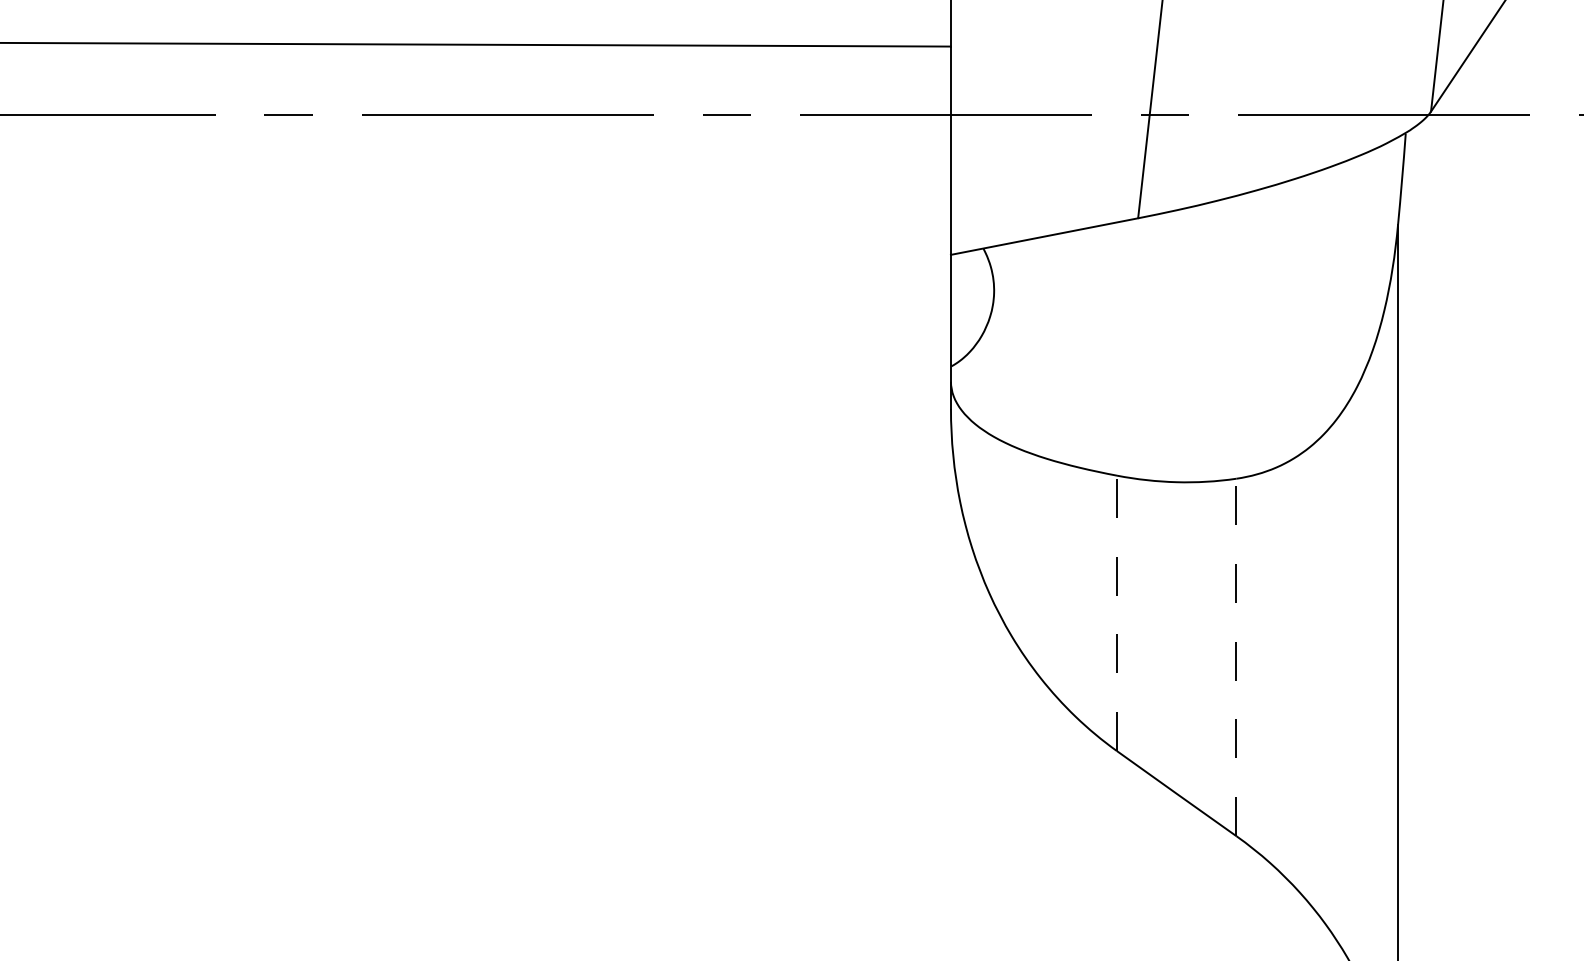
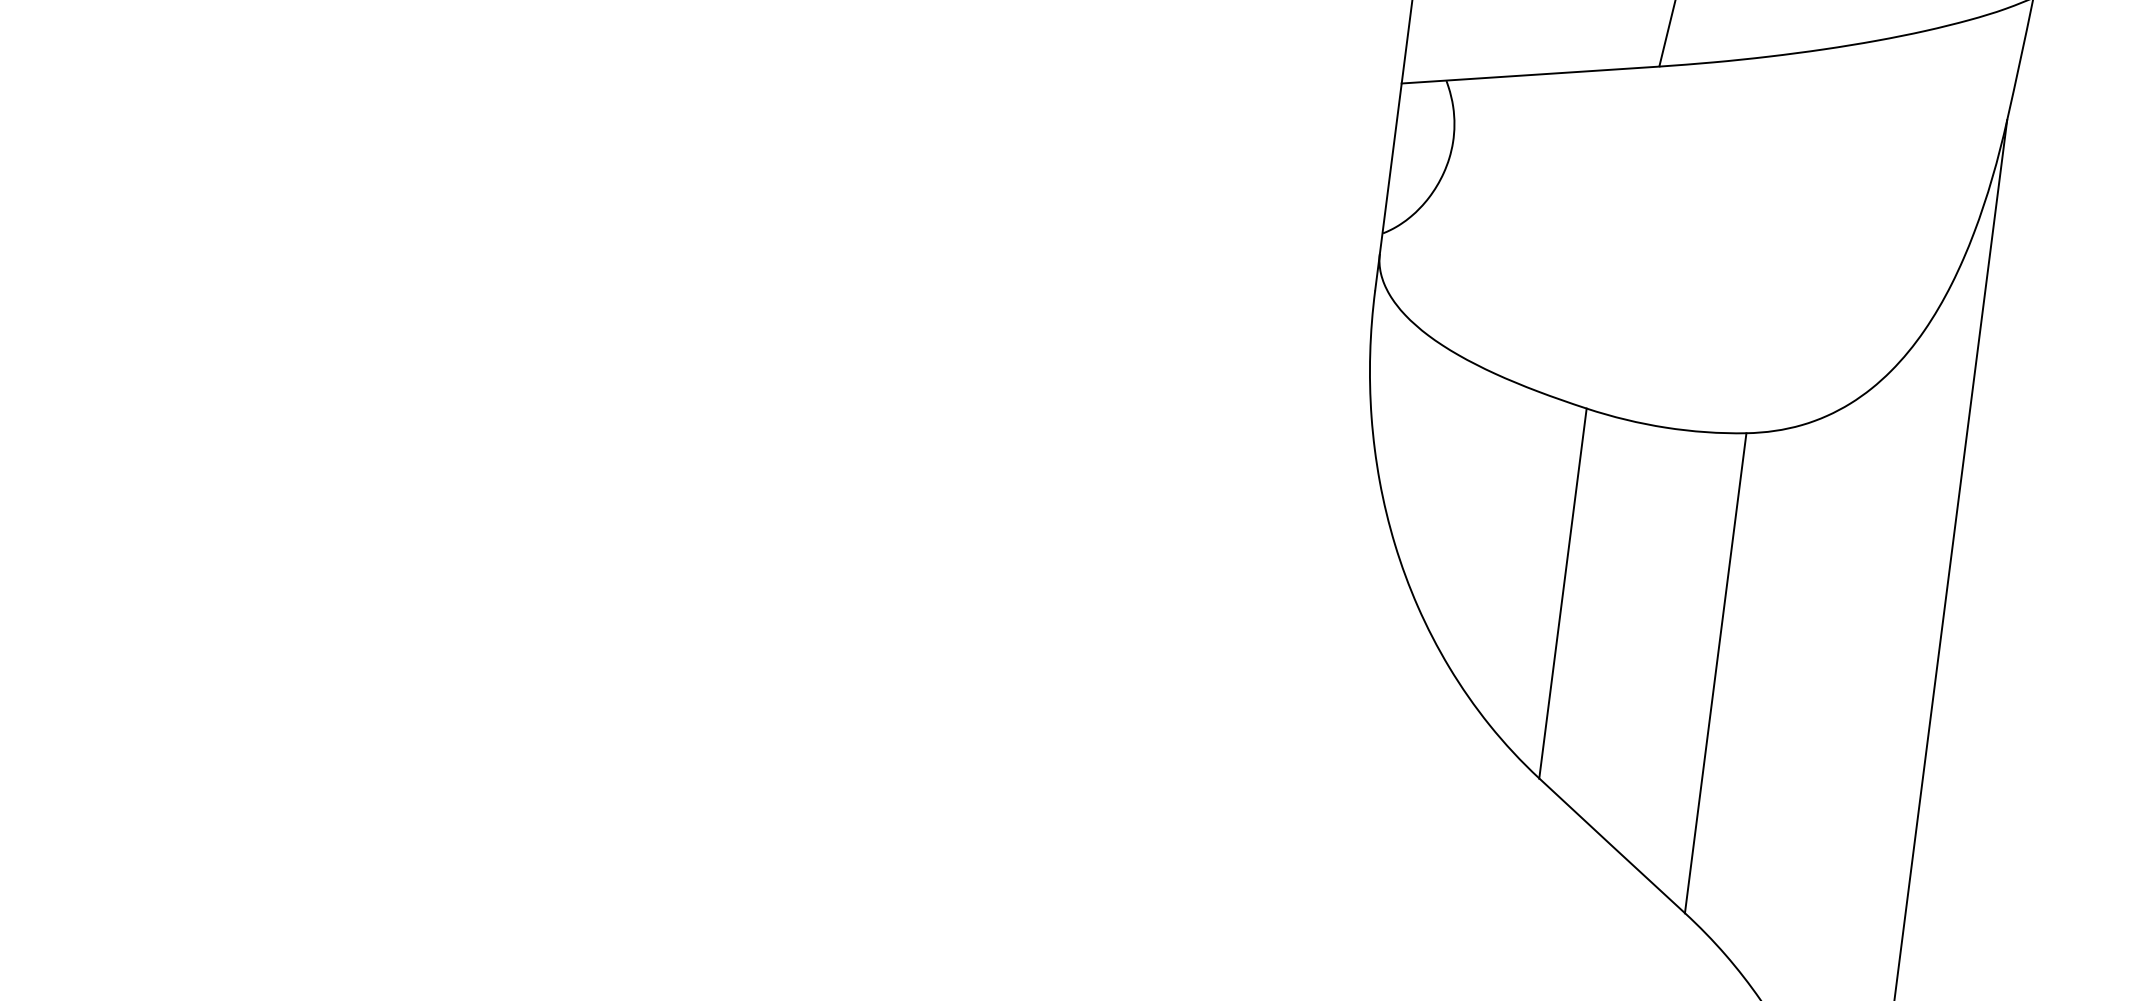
line: (1117, 613) -> (1563, 593), dashed -> solid
line: (1236, 657) -> (1715, 673), dashed -> solid

